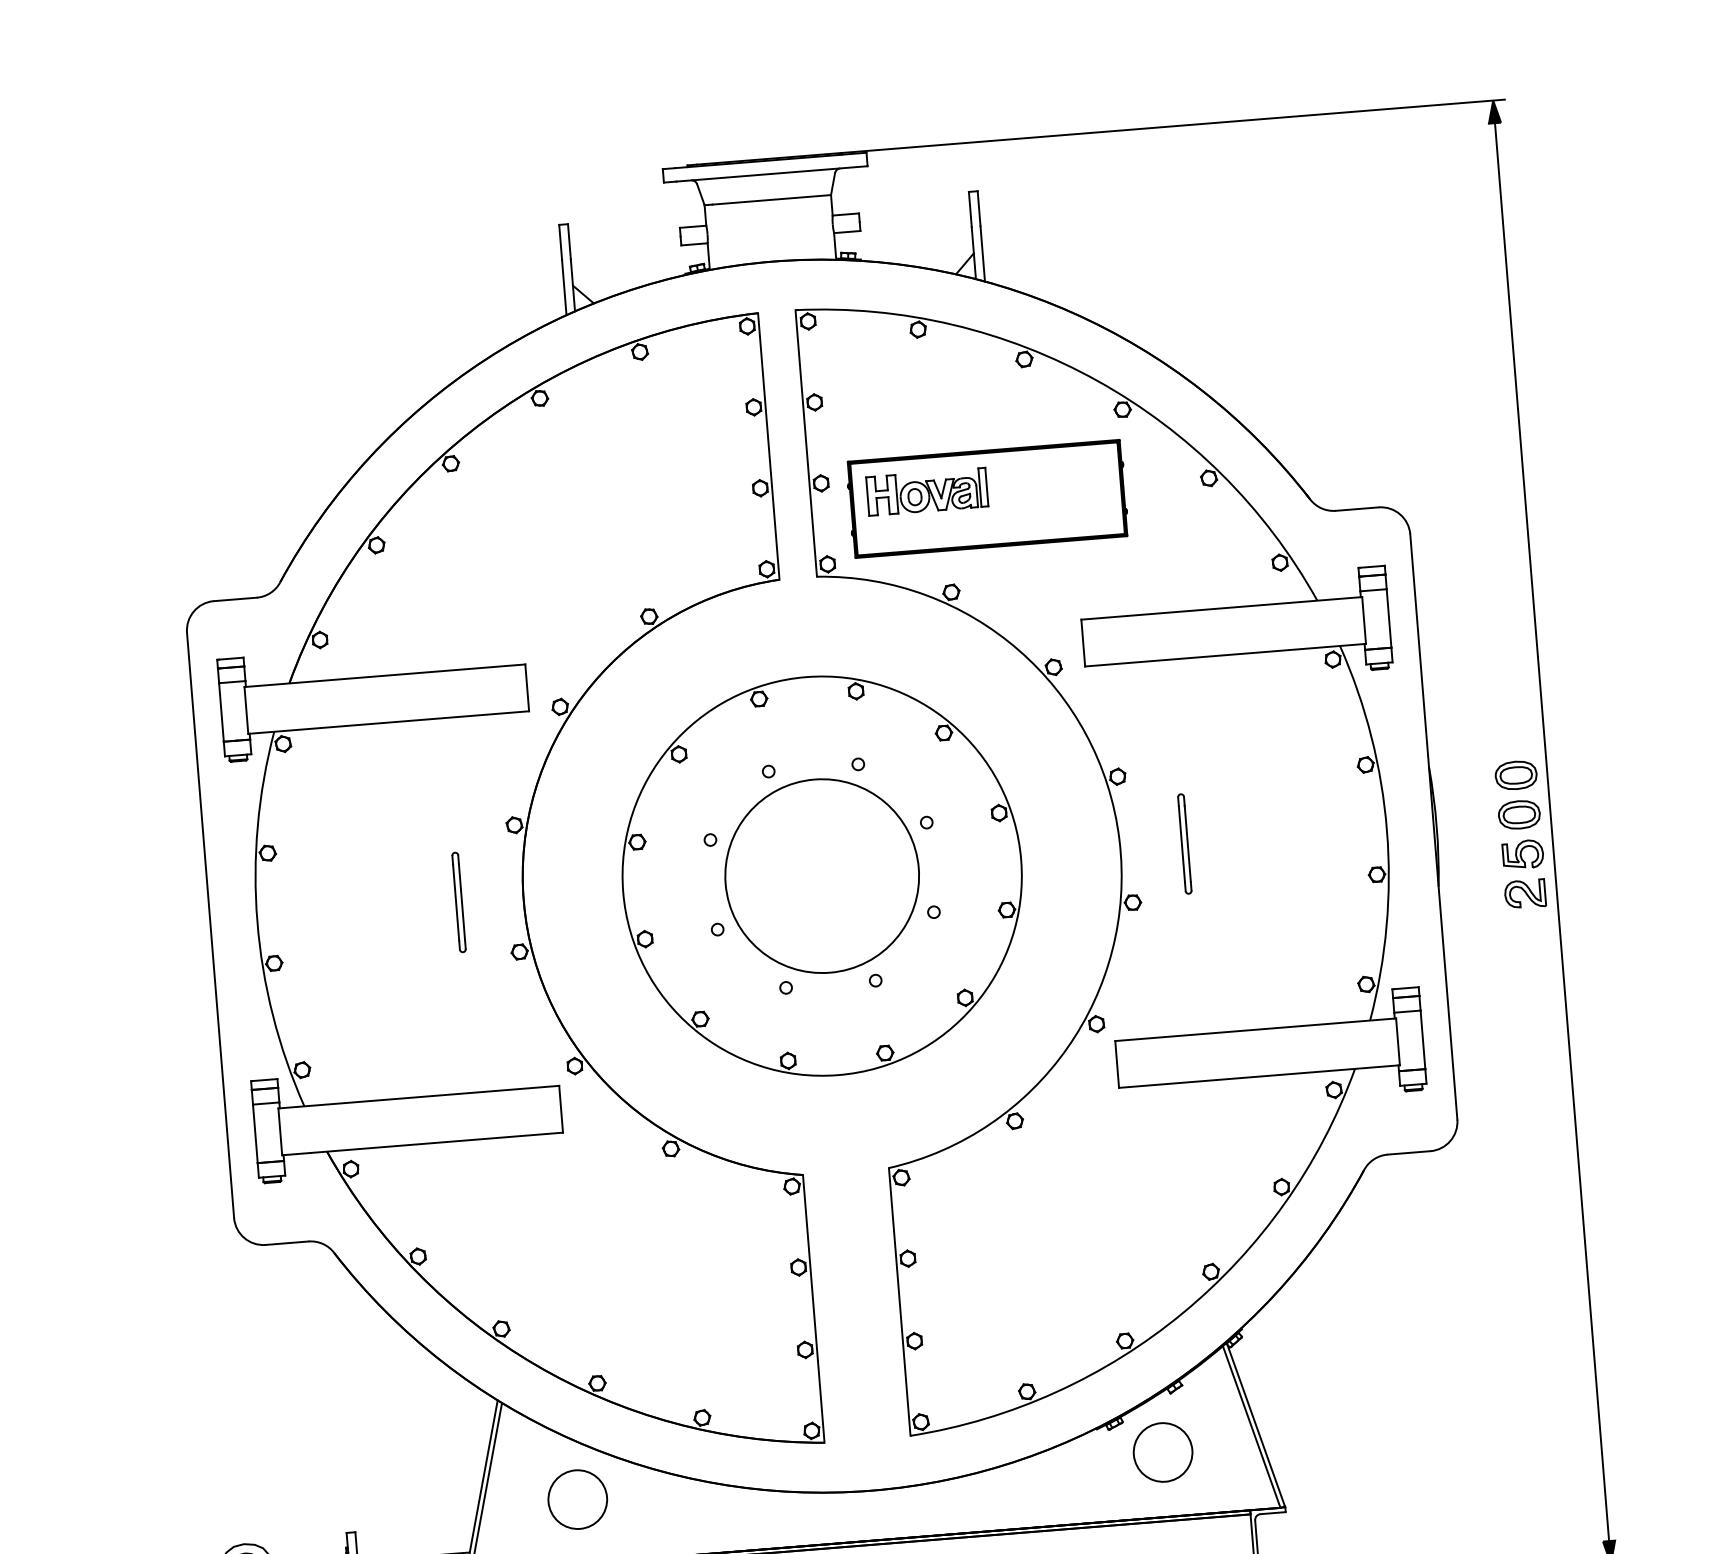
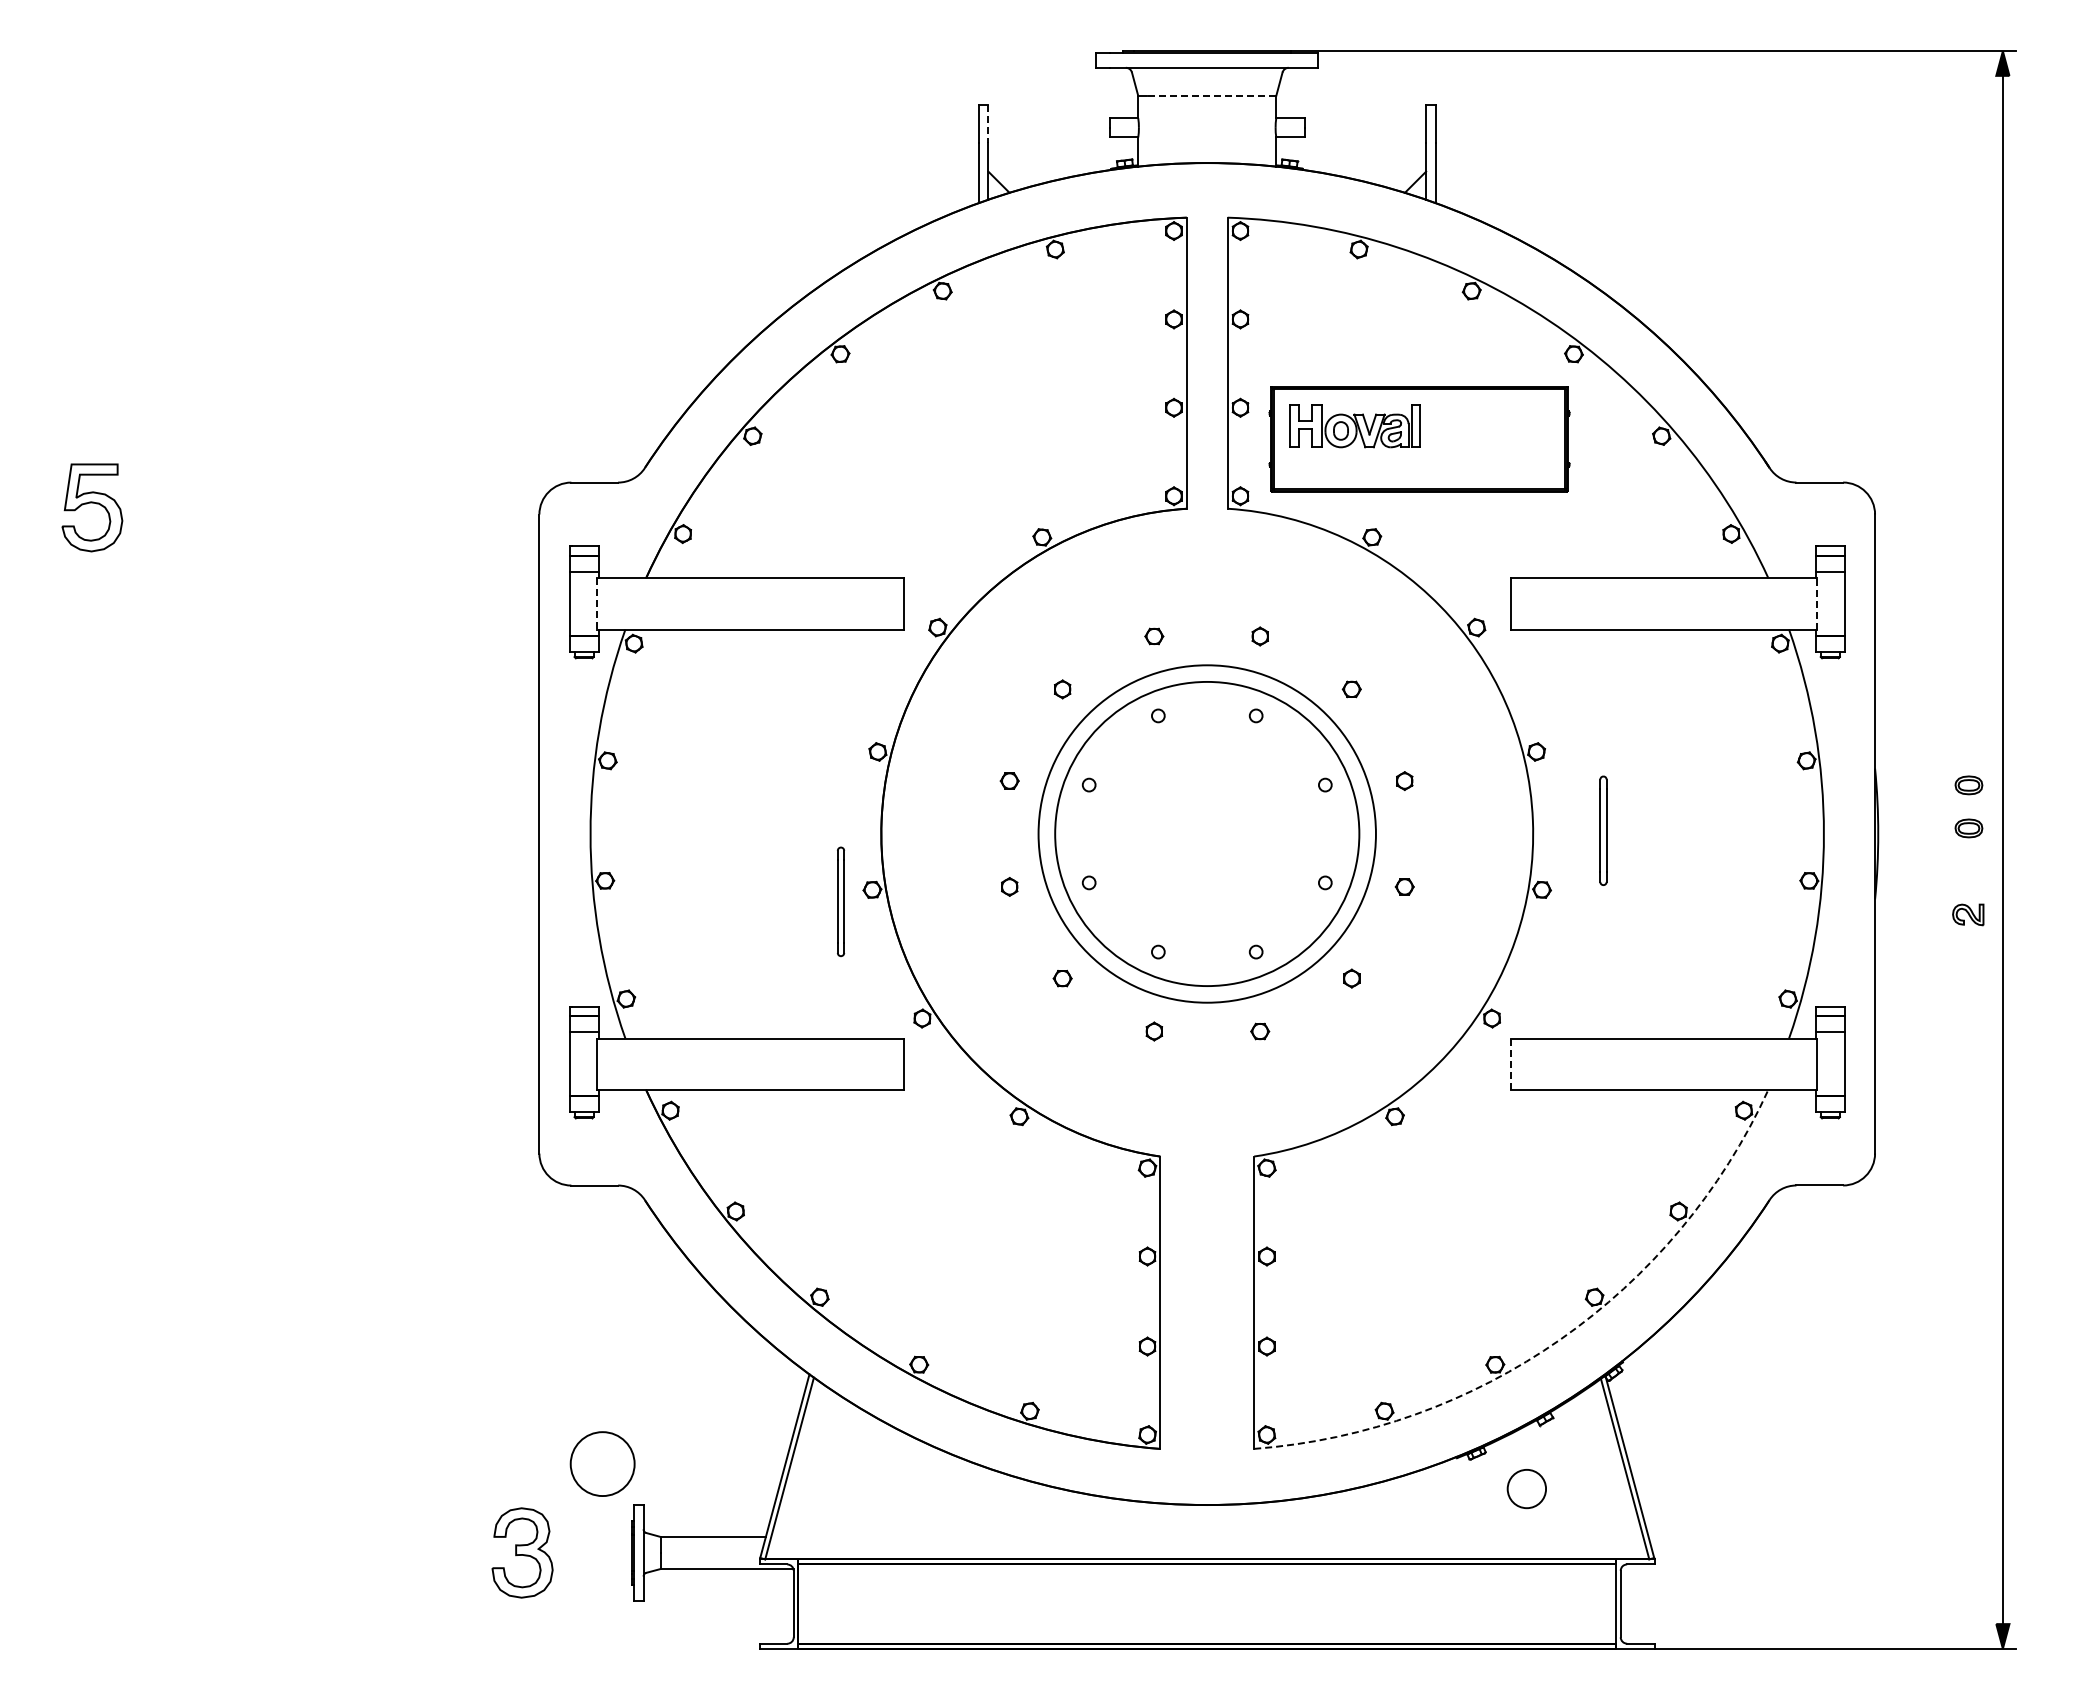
line: (771, 199) -> (1211, 95), solid -> dashed
line: (569, 242) -> (988, 124), solid -> dashed
line: (1364, 620) -> (1817, 603), solid -> dashed
line: (246, 710) -> (597, 604), solid -> dashed
part: (1515, 775) -> (1968, 785), size x0.6
part: (1518, 814) -> (1968, 828), size x0.6
part: (1523, 854) -> (1969, 871), removed
circle: (821, 875) -> (1206, 833), size x1.6
circle: (822, 875) -> (1207, 833), size x0.7
part: (1524, 893) -> (1967, 914), size x0.7
part: (459, 902) -> (841, 901), moved
line: (1116, 1064) -> (1510, 1064), solid -> dashed
arc: (1182, 1313) -> (1560, 1339), solid -> dashed
circle: (1162, 1452) -> (1526, 1488), size x0.6
circle: (577, 1499) -> (602, 1463), moved

